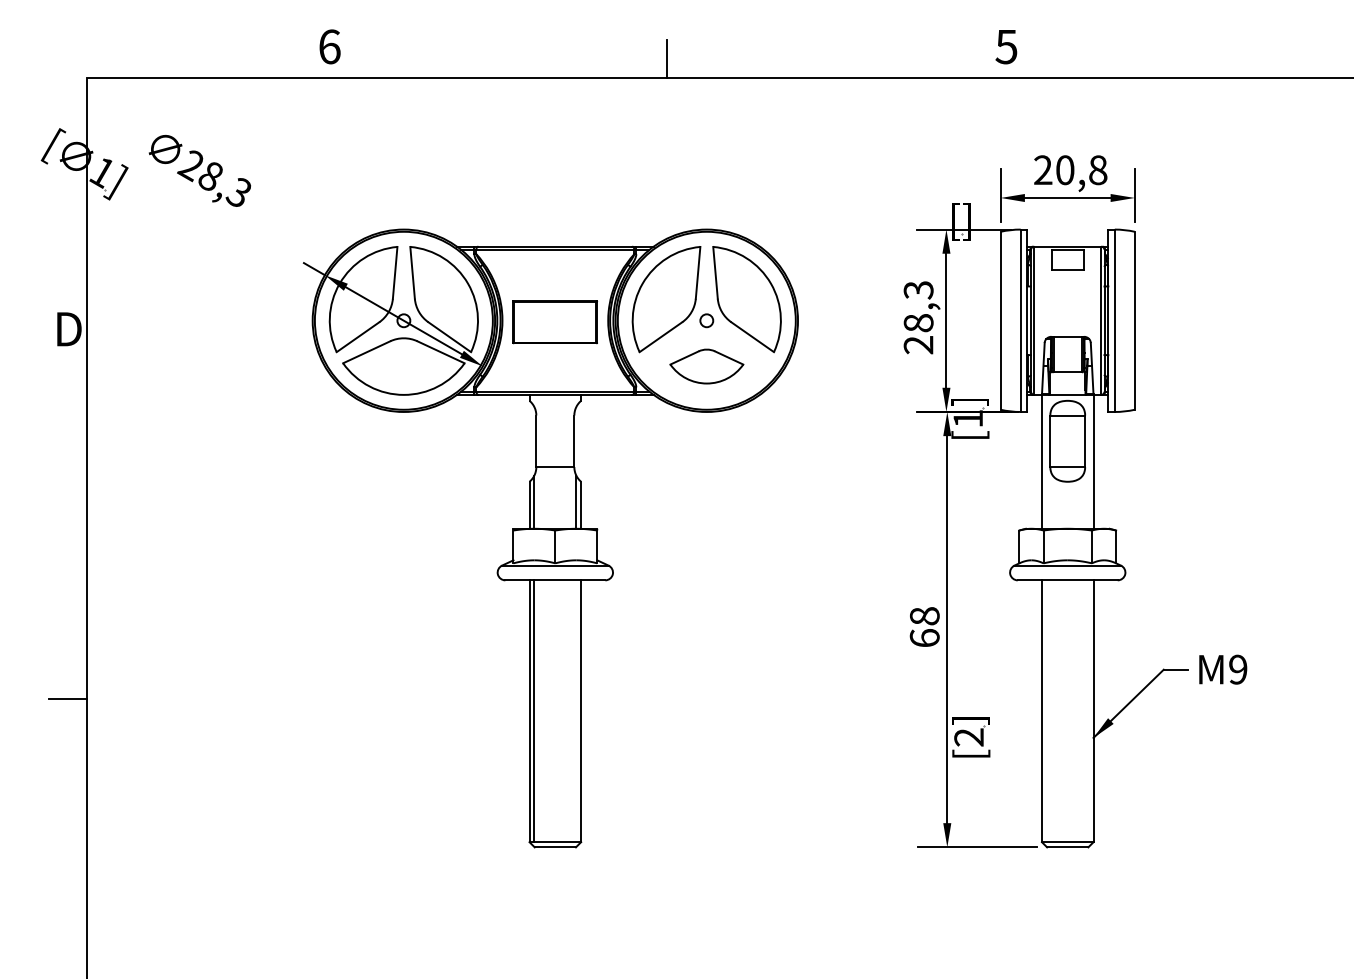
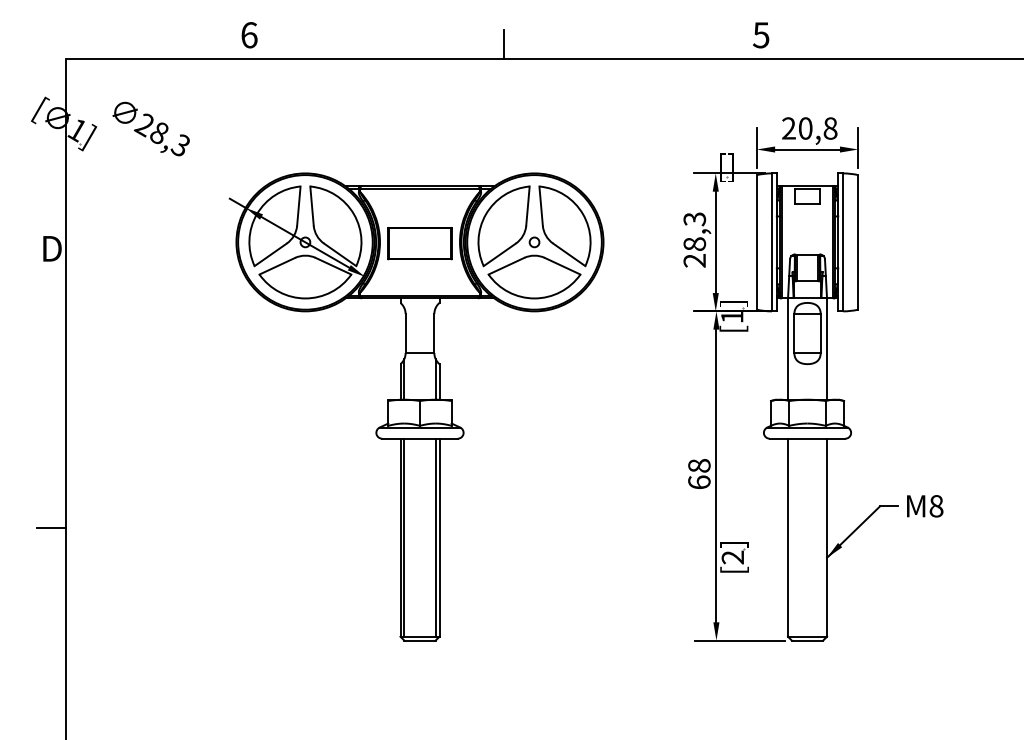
part: (706, 366) -> (534, 276), size x1.67
text: (1238, 669) -> (936, 506), M9 -> M8
line: (576, 711) -> (435, 537), added

